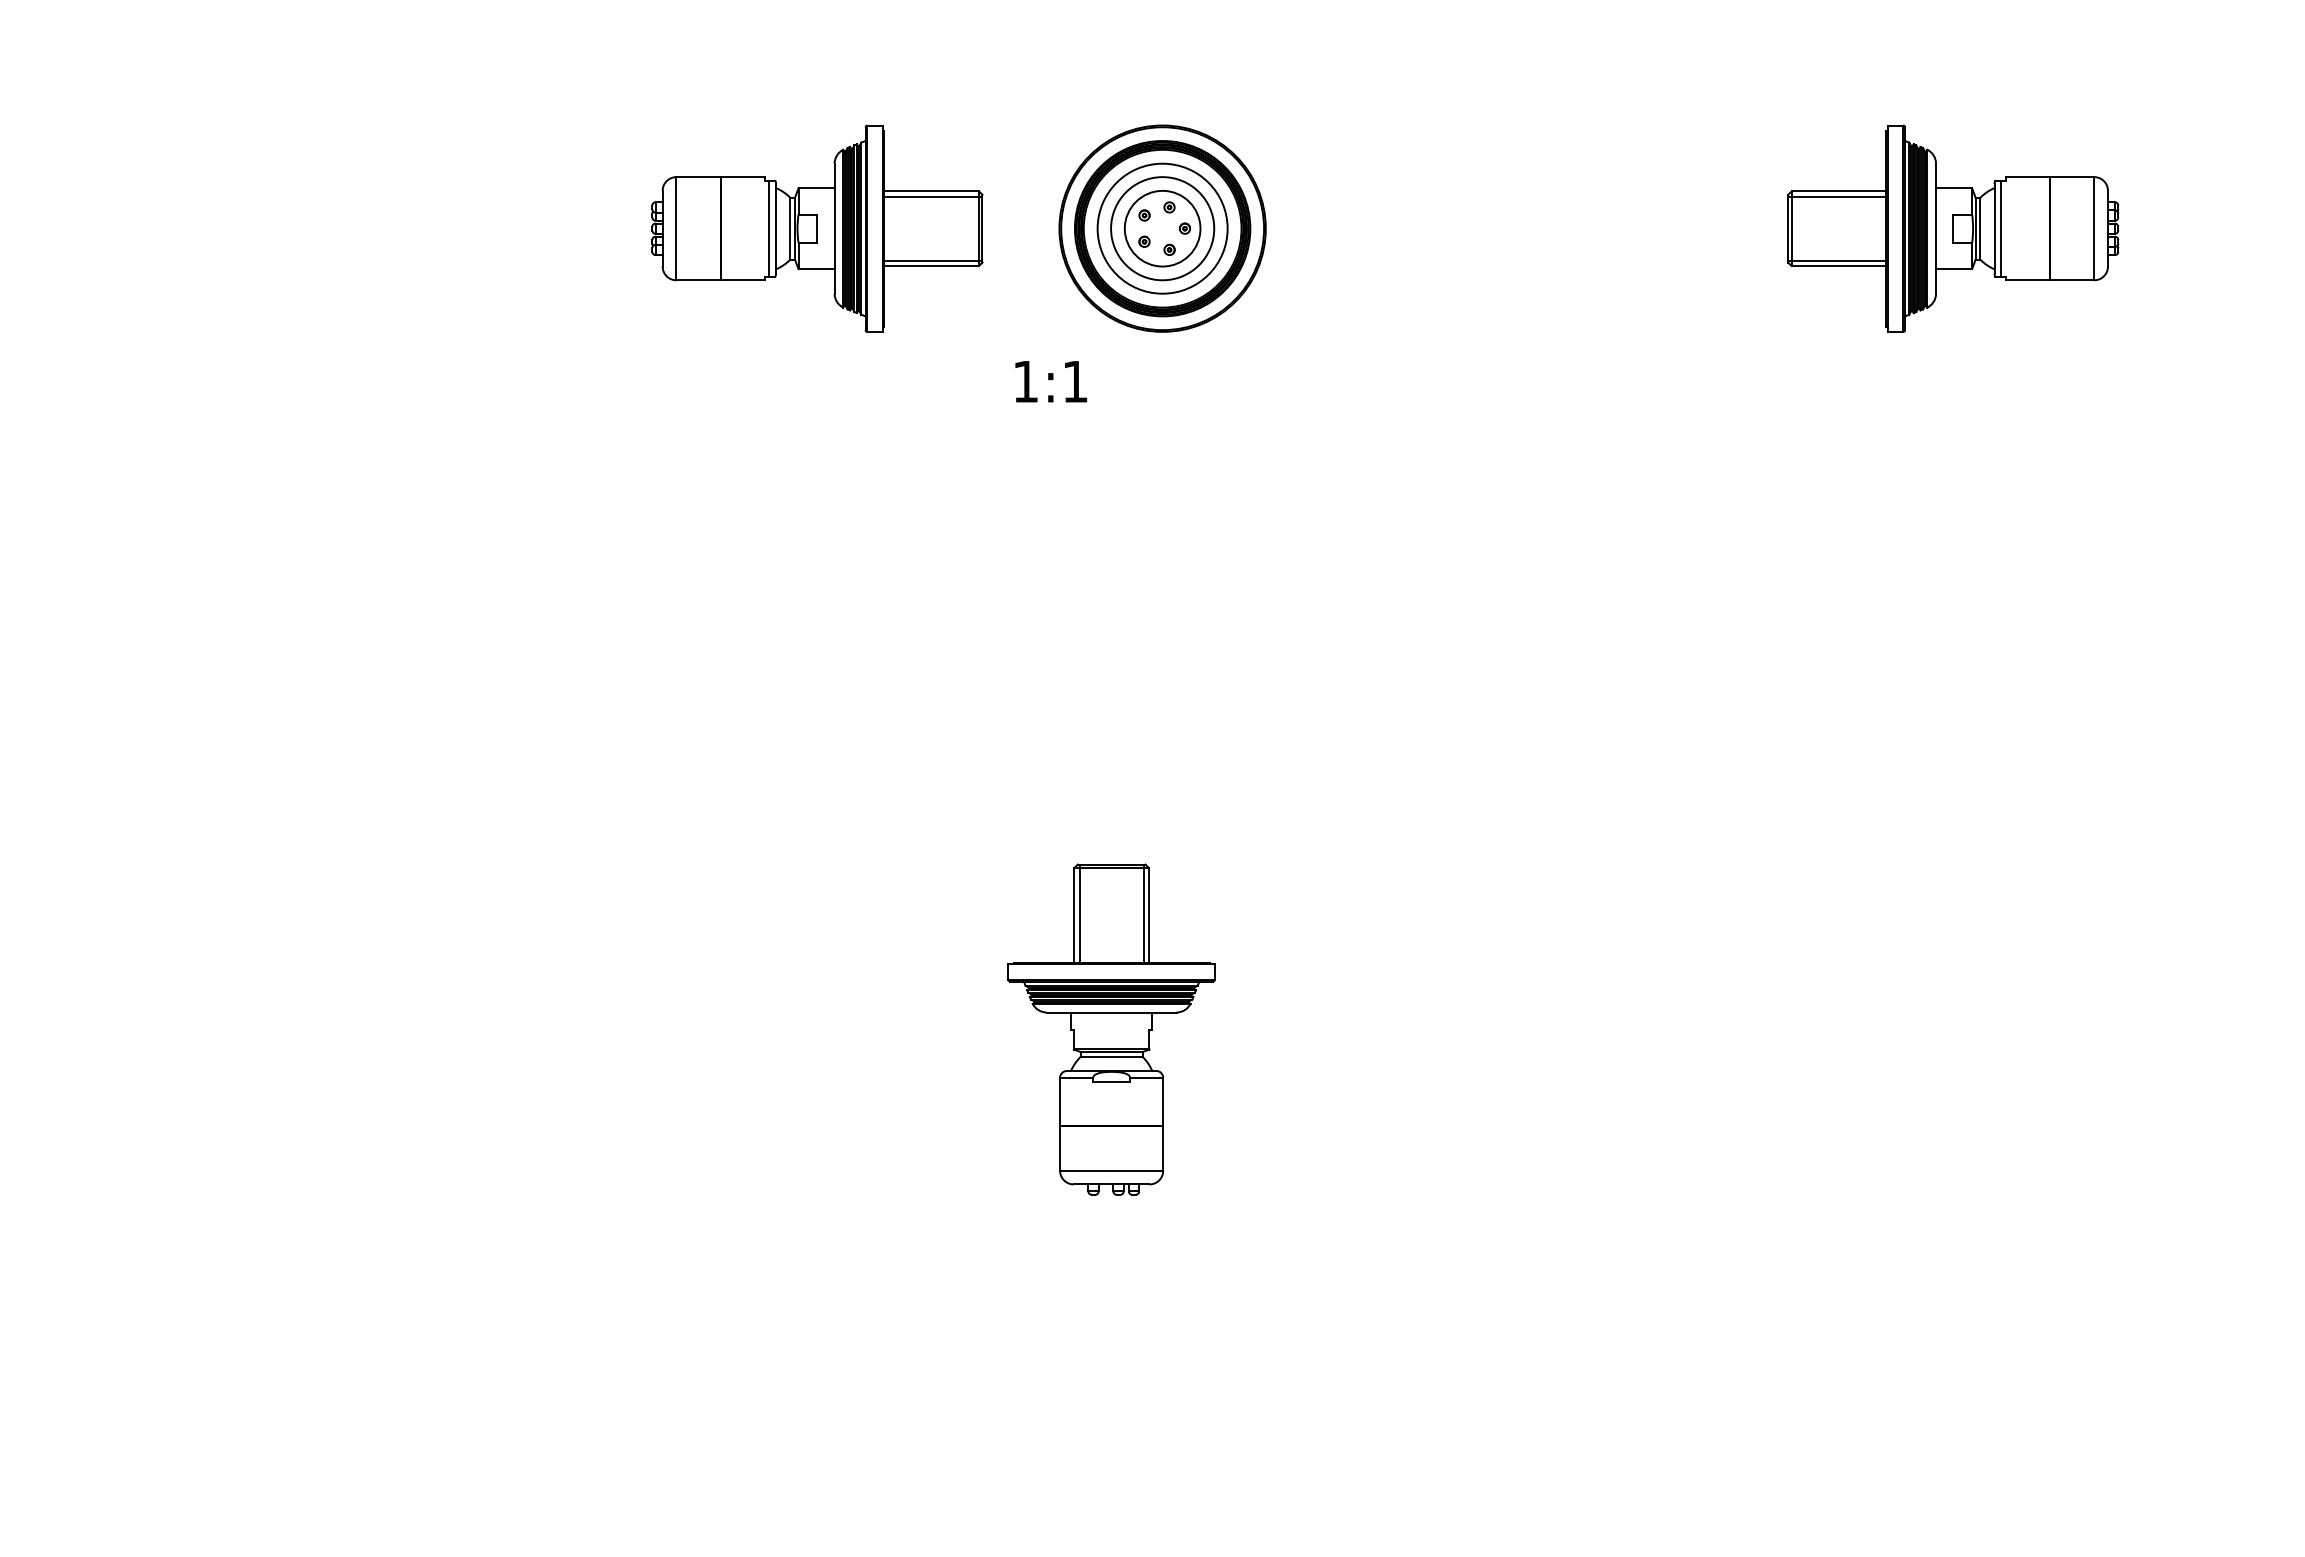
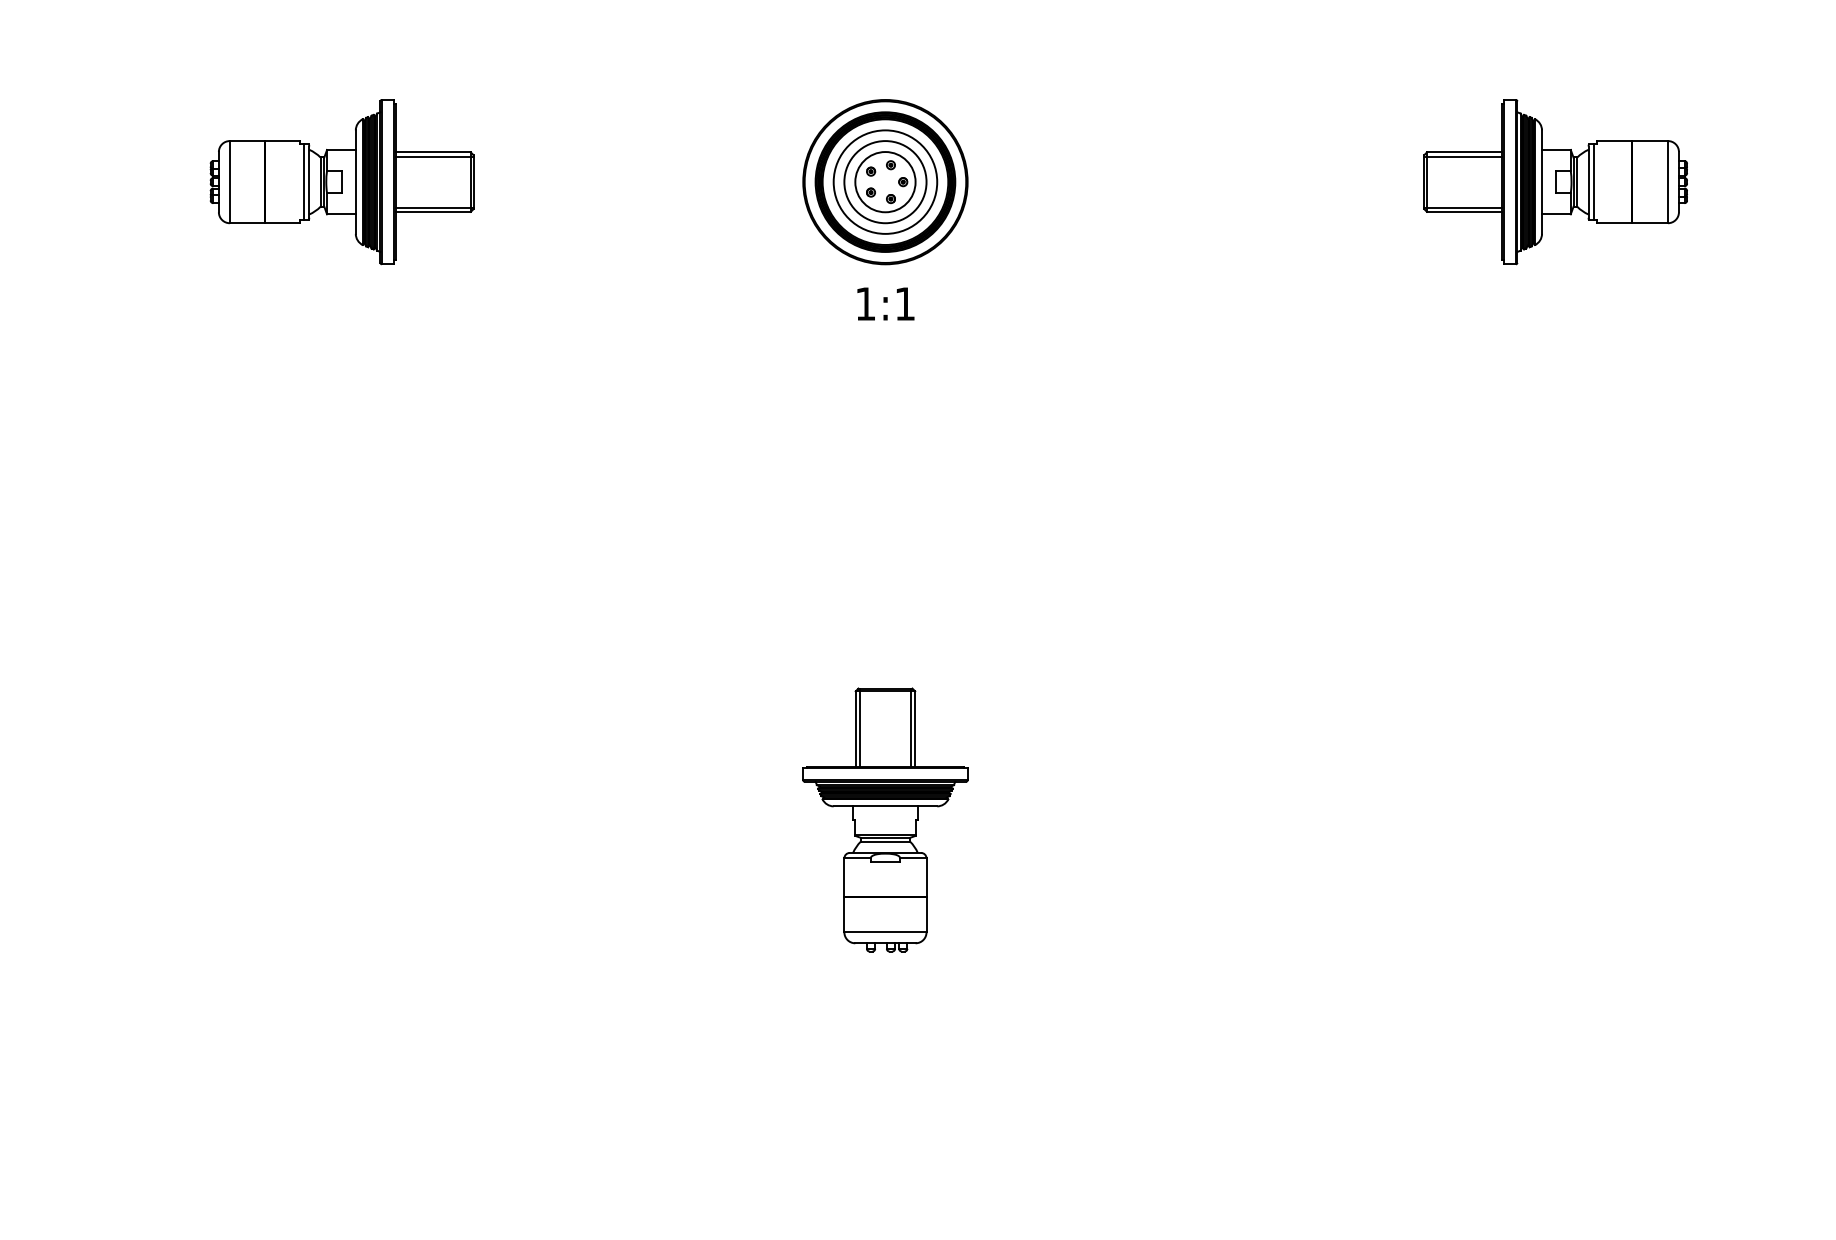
part: (817, 228) -> (342, 181), moved
part: (1162, 228) -> (885, 181), moved
text: (1050, 381) -> (885, 303), moved

